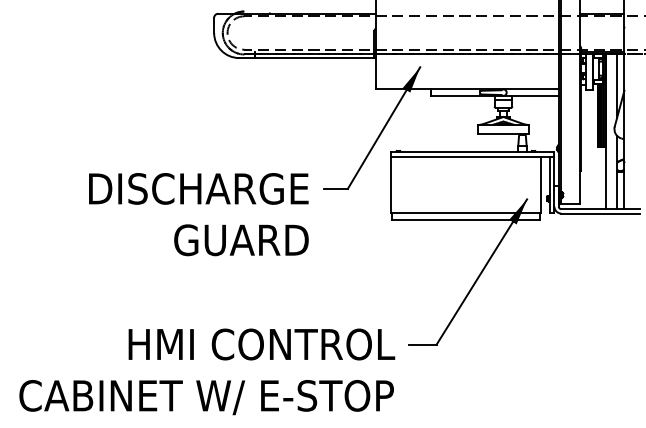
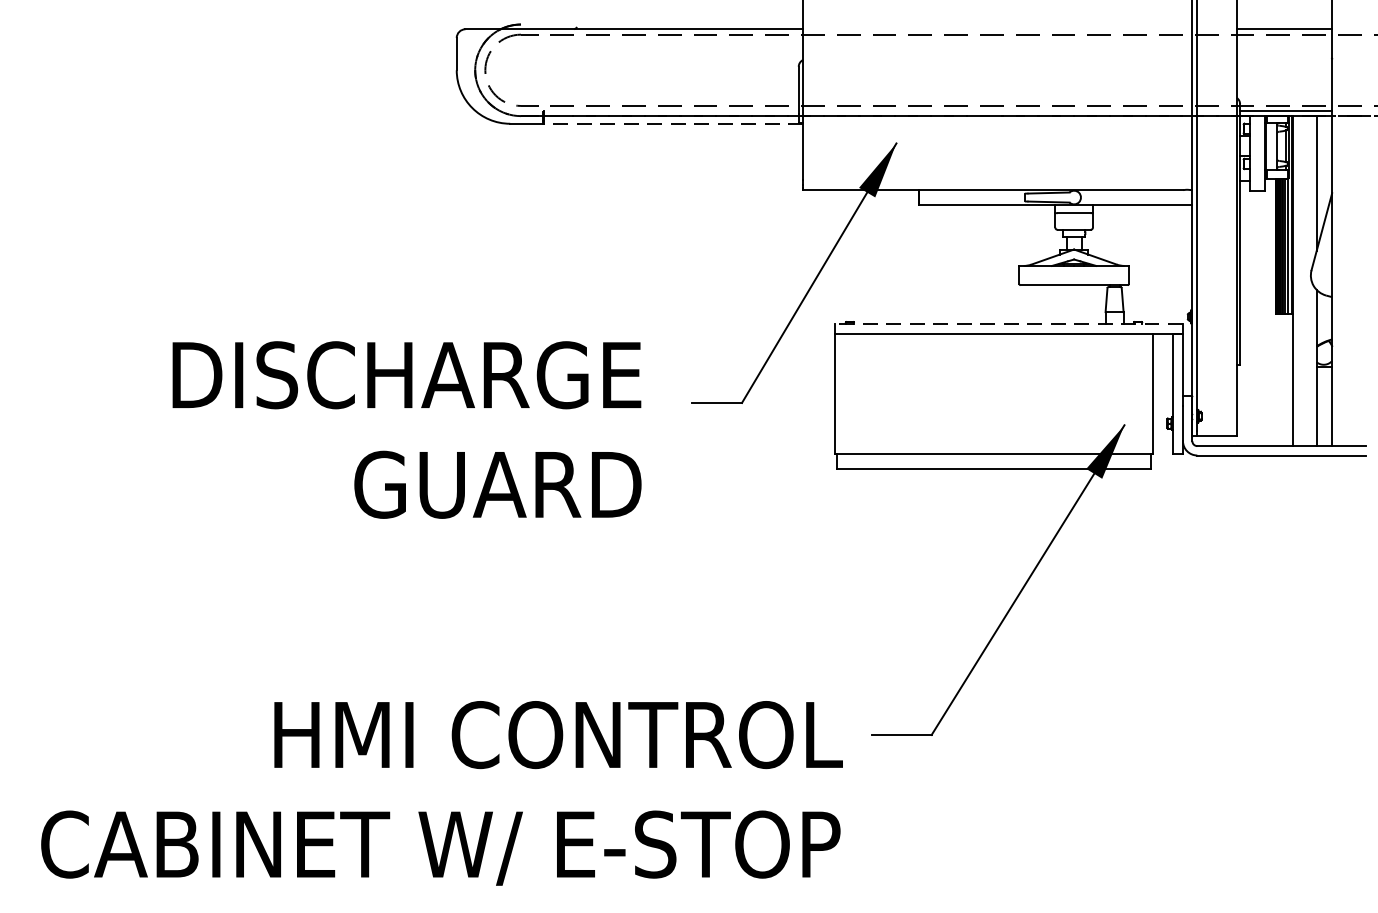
line: (315, 58) -> (672, 124), solid -> dashed
line: (472, 152) -> (1008, 325), solid -> dashed
text: (198, 214) -> (406, 429), moved

